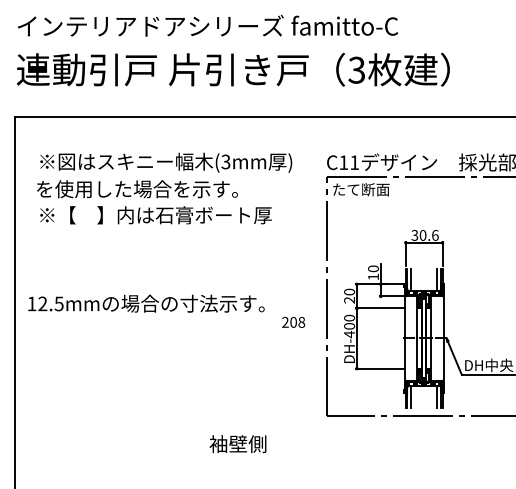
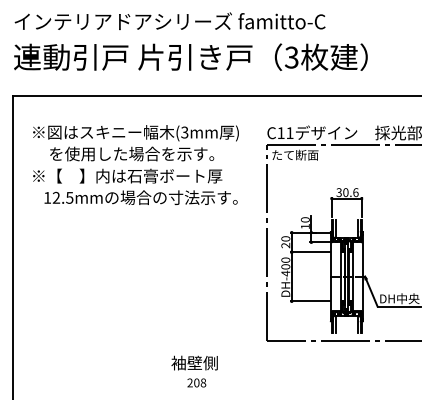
text: (137, 189) -> (132, 154), moved
text: (146, 303) -> (141, 197), moved
text: (293, 321) -> (196, 382), moved

